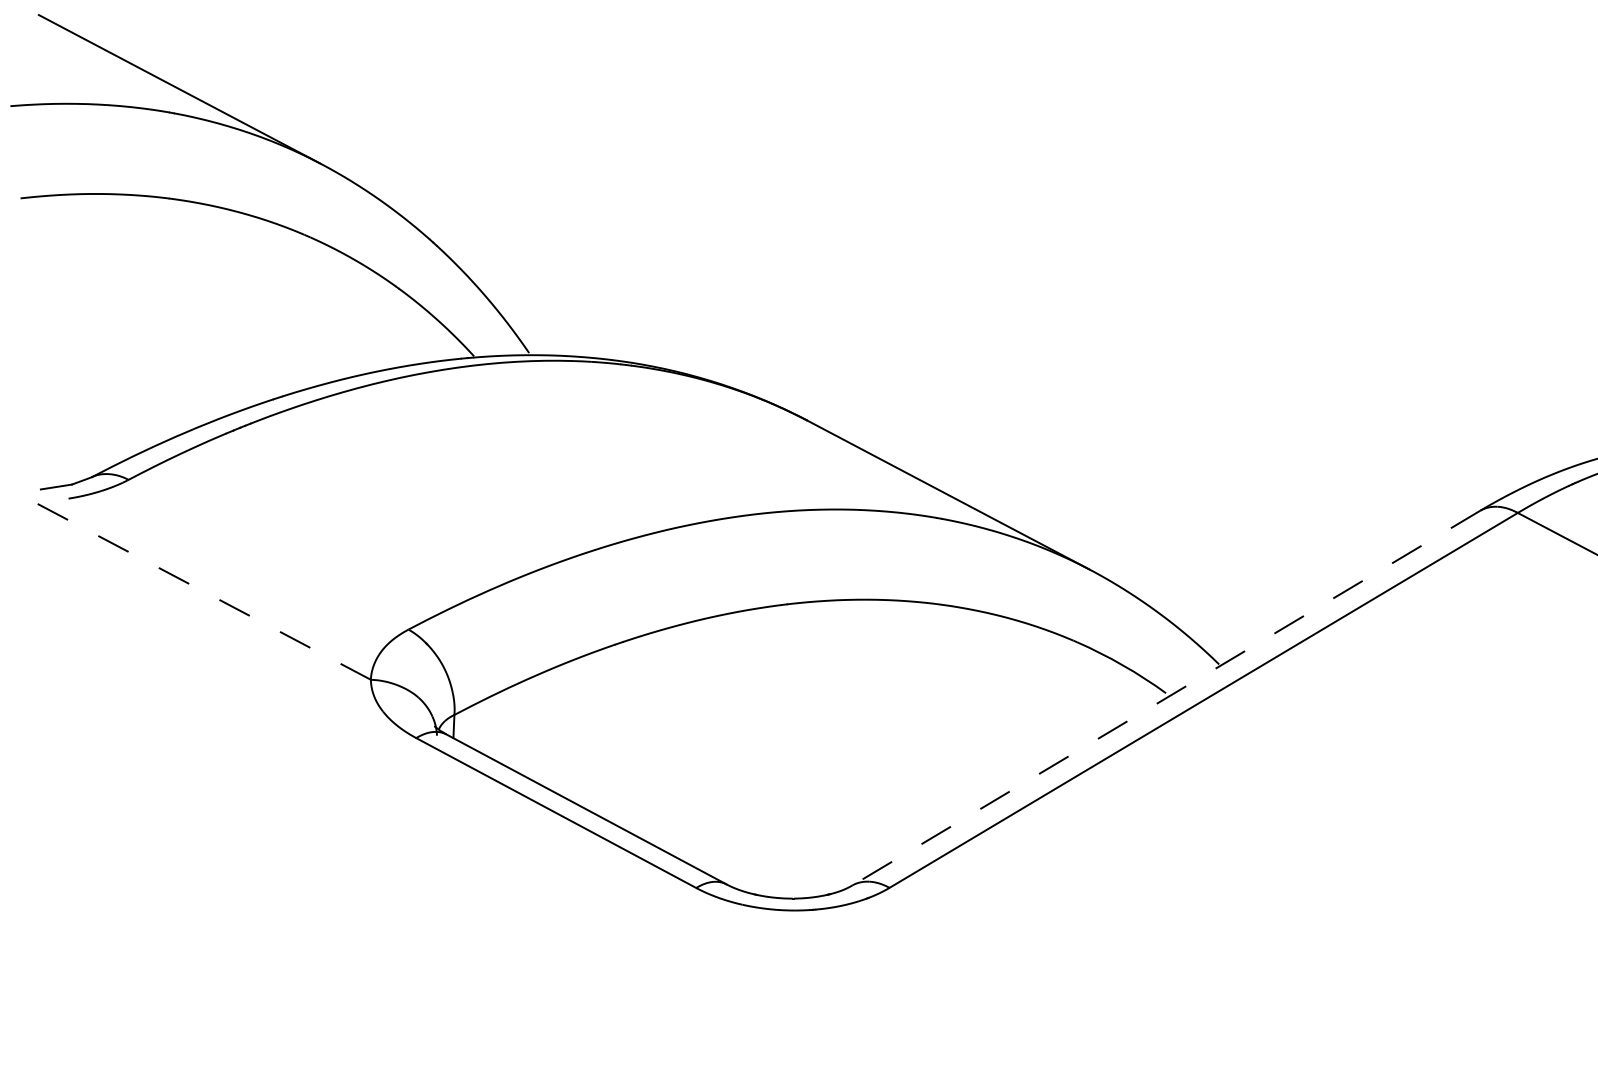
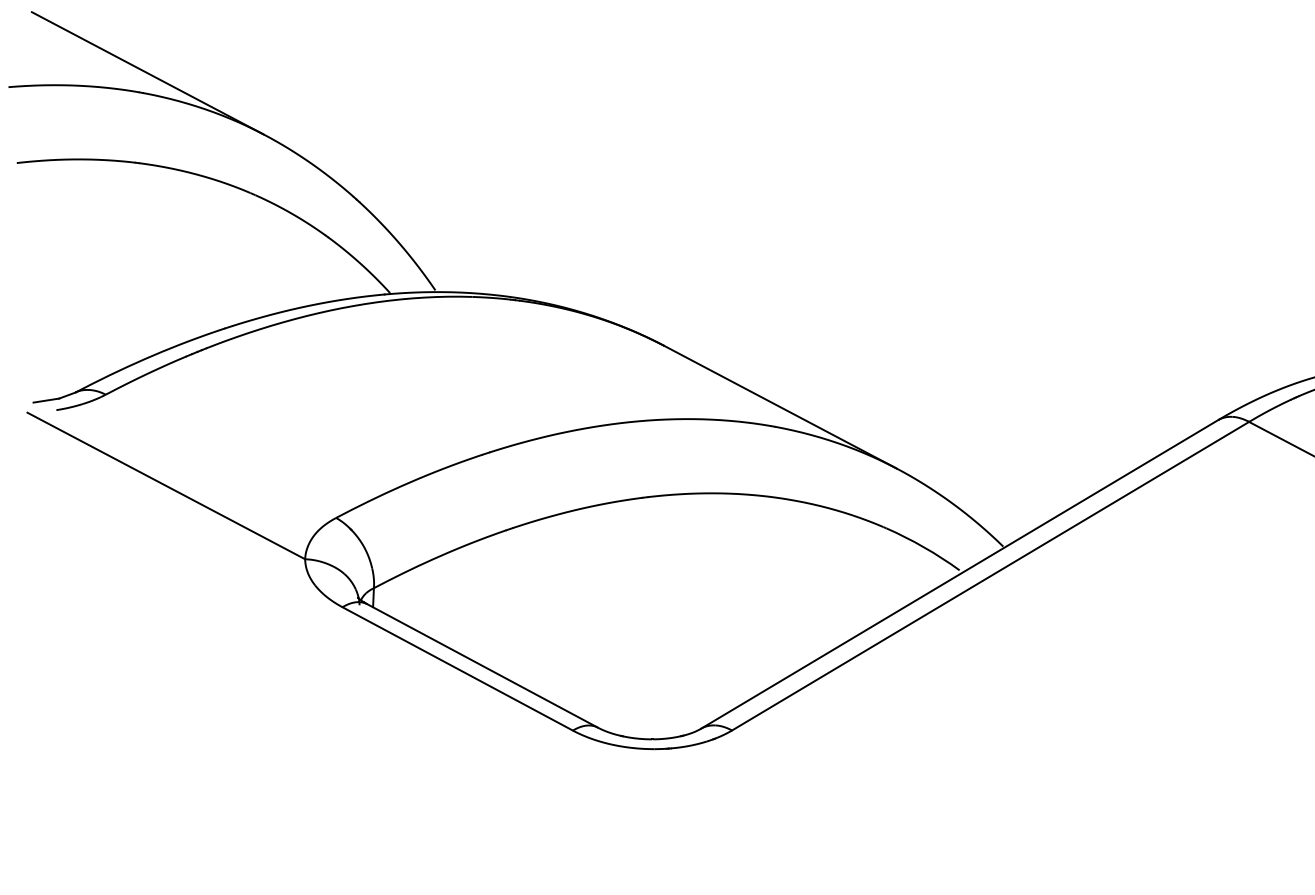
line: (202, 590) -> (166, 485), dashed -> solid
line: (1166, 698) -> (959, 574), dashed -> solid

